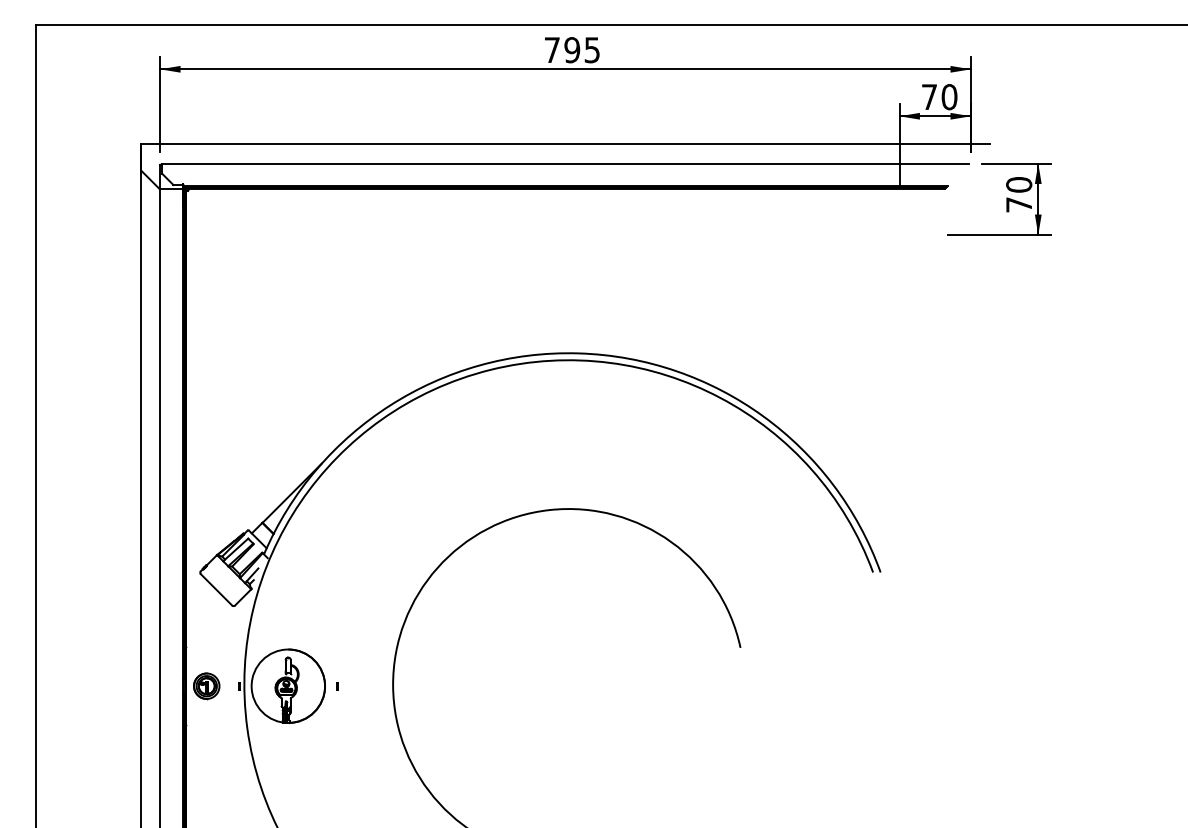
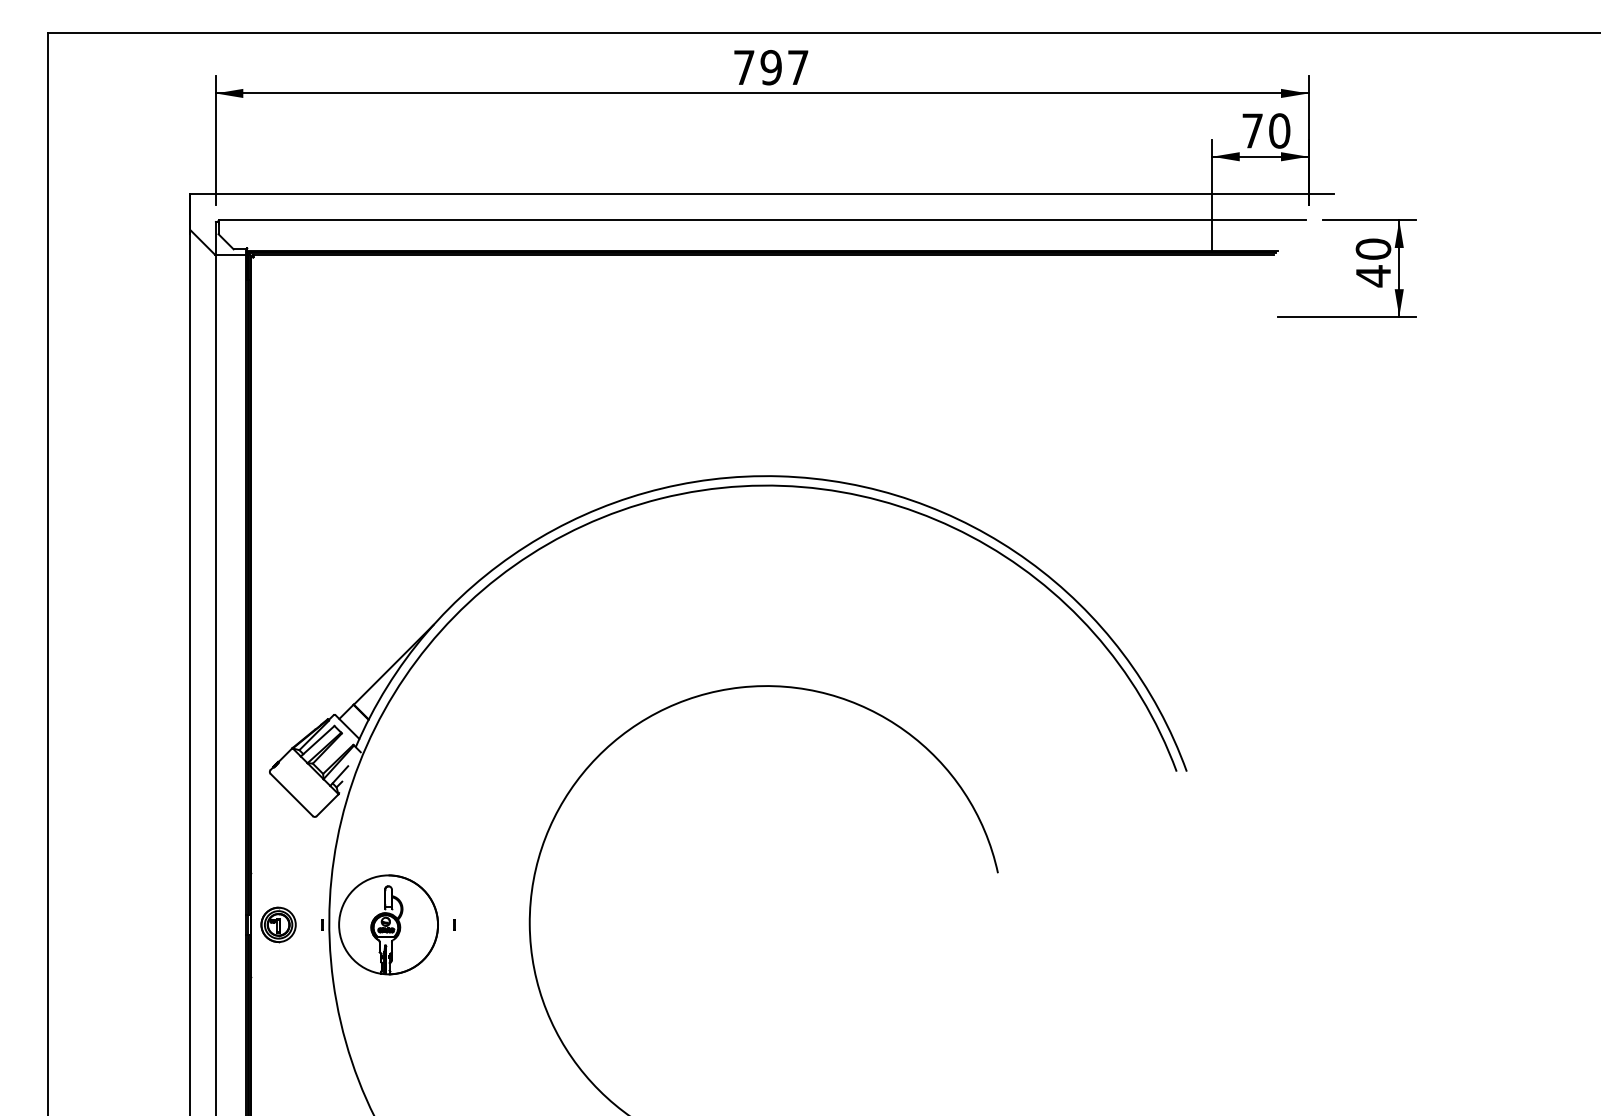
text: (592, 50) -> (798, 67), 795 -> 797
text: (1019, 205) -> (1373, 276), 70 -> 40

